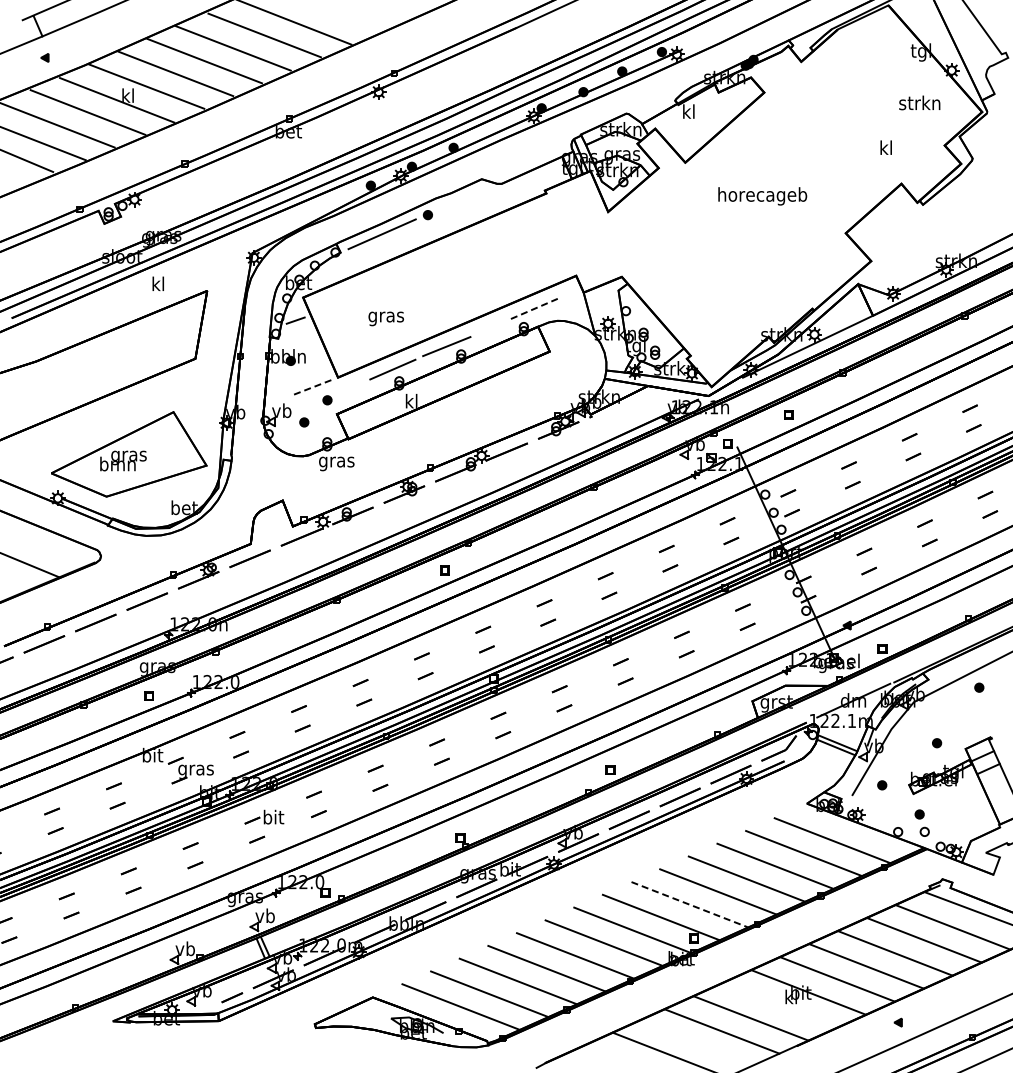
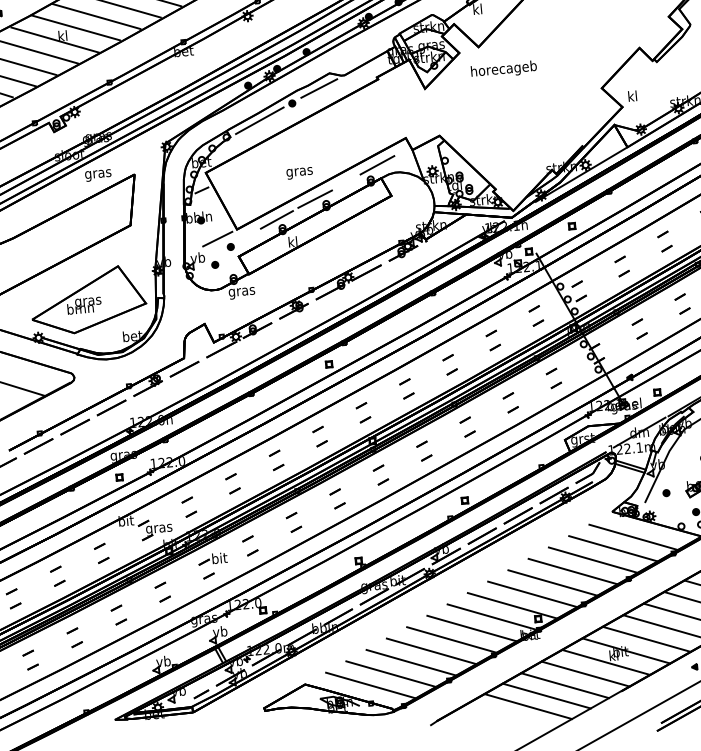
text: (885, 147) -> (632, 96), moved
text: (762, 196) -> (503, 70), moved
line: (465, 198) -> (318, 88), added
text: (158, 285) -> (98, 173), kl -> gras
line: (534, 308) -> (377, 165), dashed -> solid
text: (385, 318) -> (299, 173), moved
line: (310, 388) -> (217, 239), dashed -> solid
line: (690, 904) -> (533, 594), dashed -> solid
line: (779, 1005) -> (605, 662), added
line: (695, 1043) -> (546, 696), added

